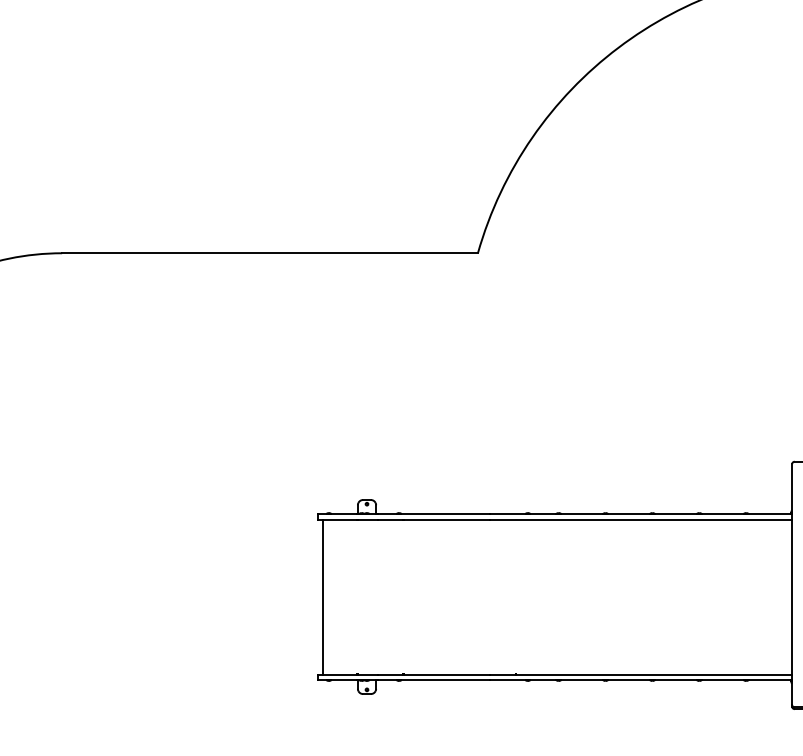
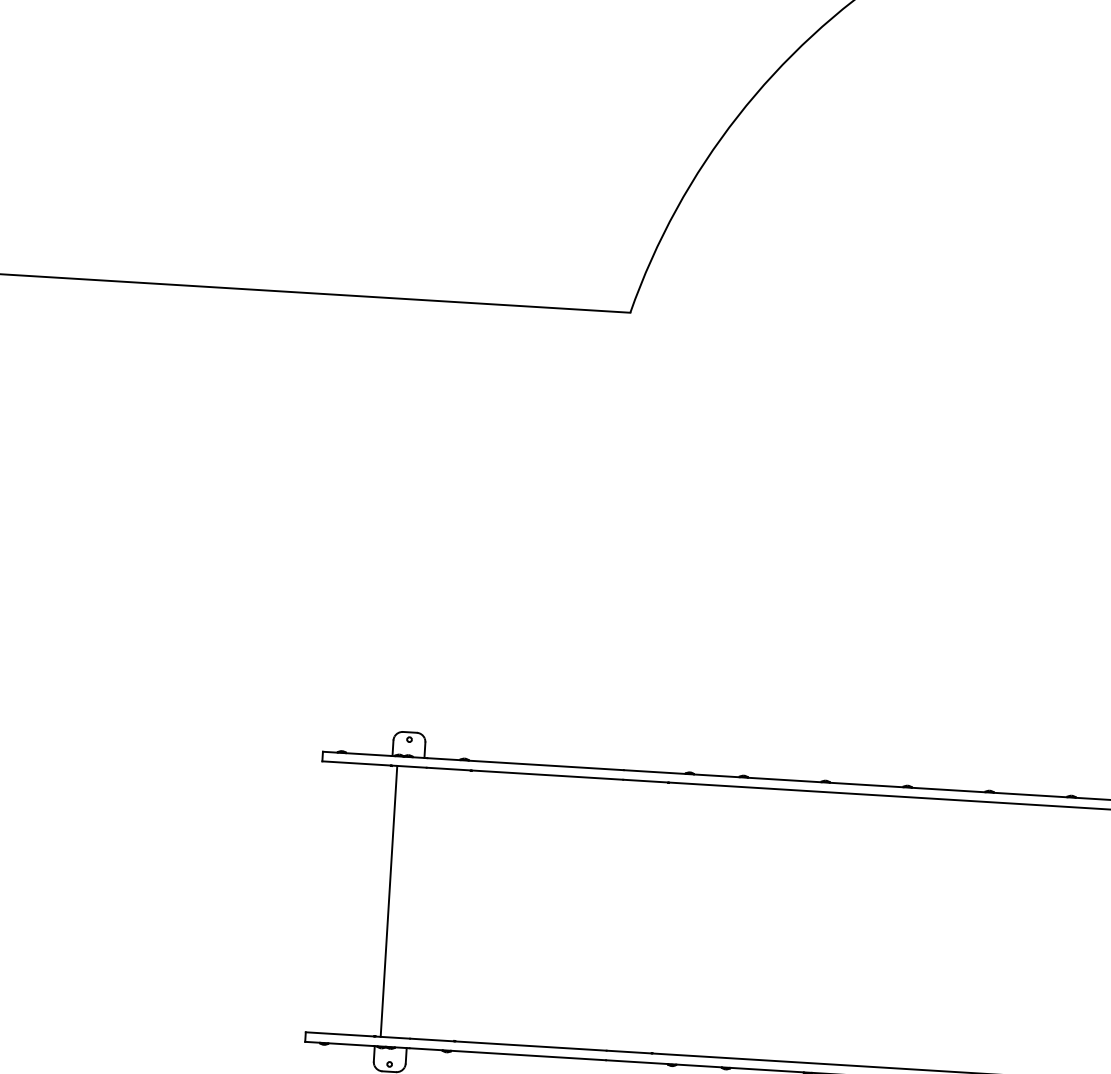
line: (322, 596) -> (388, 900), moved

